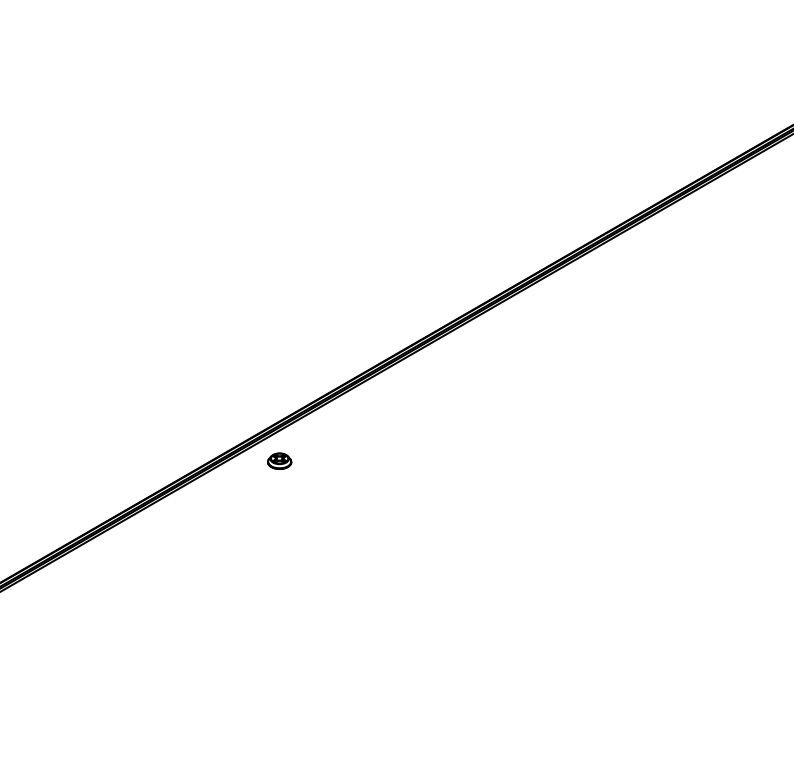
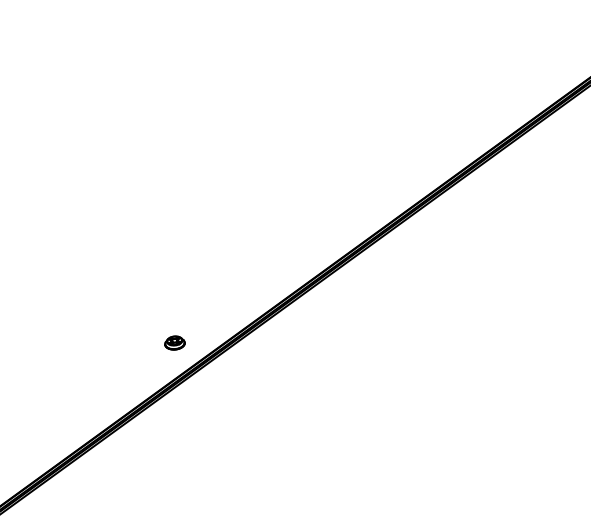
part: (279, 460) -> (174, 342), moved

